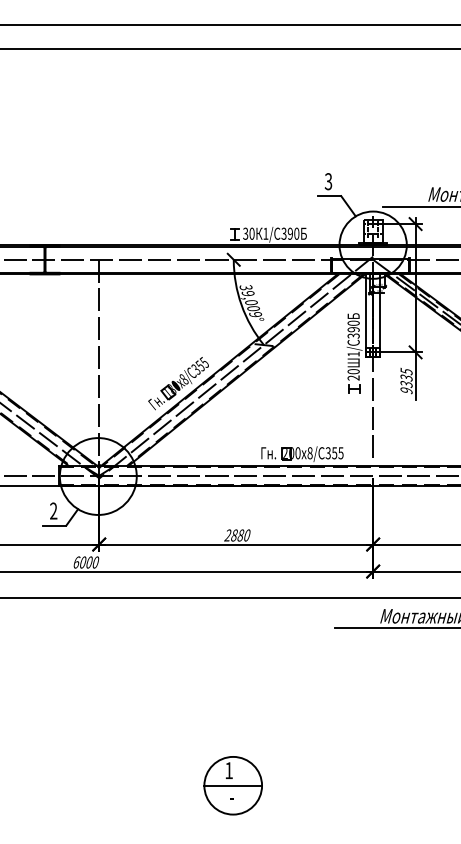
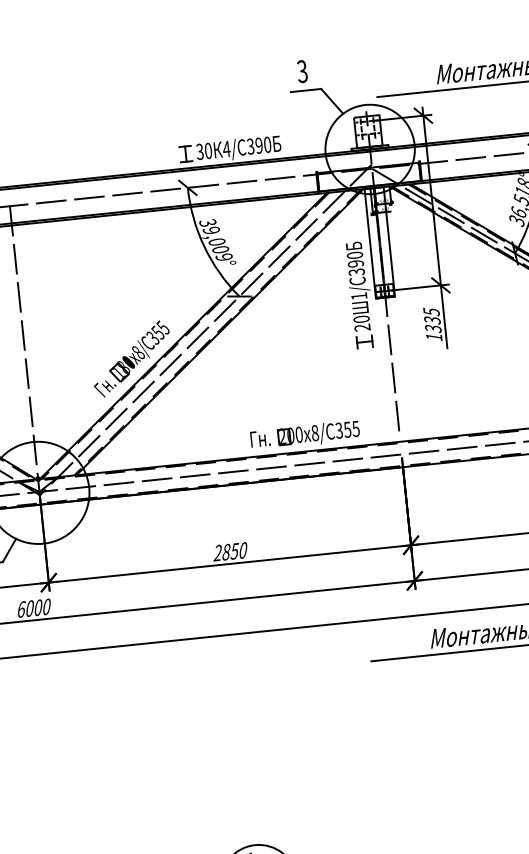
text: (265, 233) -> (226, 148), 1/ -> 4/
text: (406, 390) -> (434, 337), 9335 -> 1335
text: (240, 535) -> (234, 551), 2880 -> 2850

